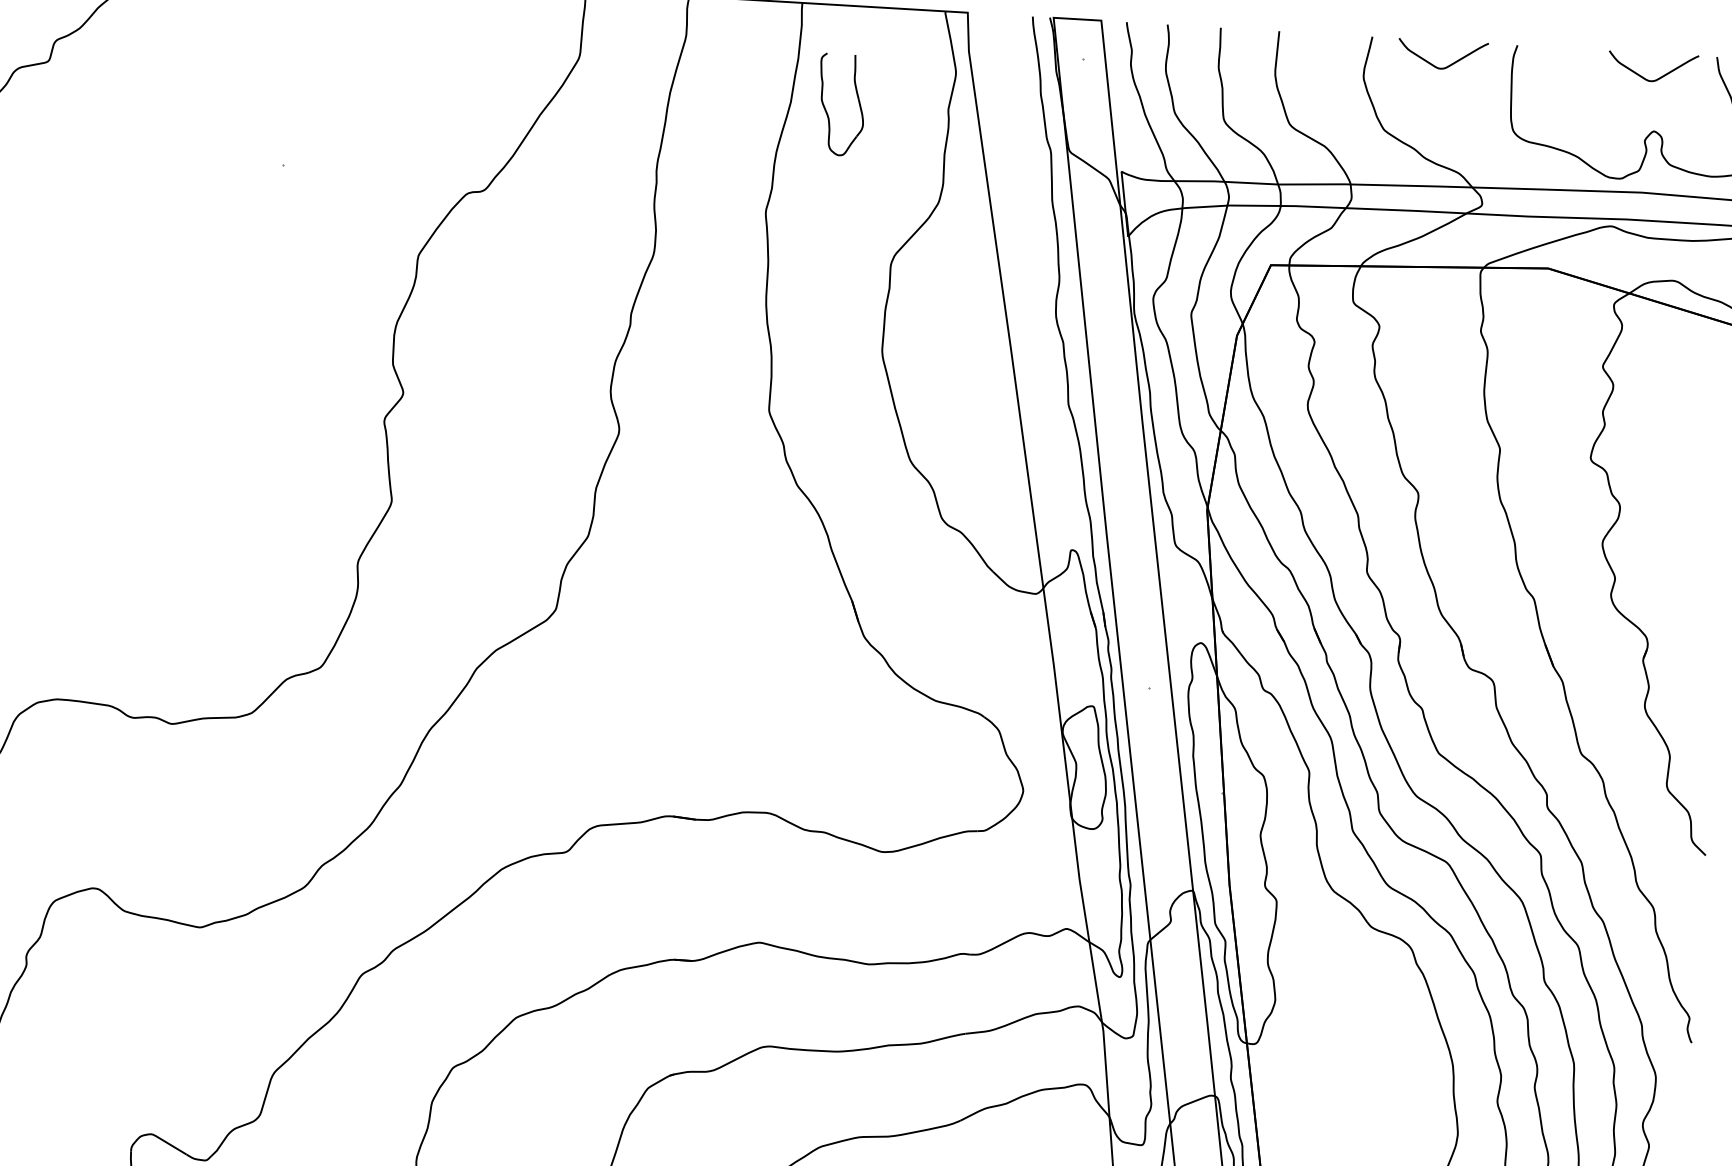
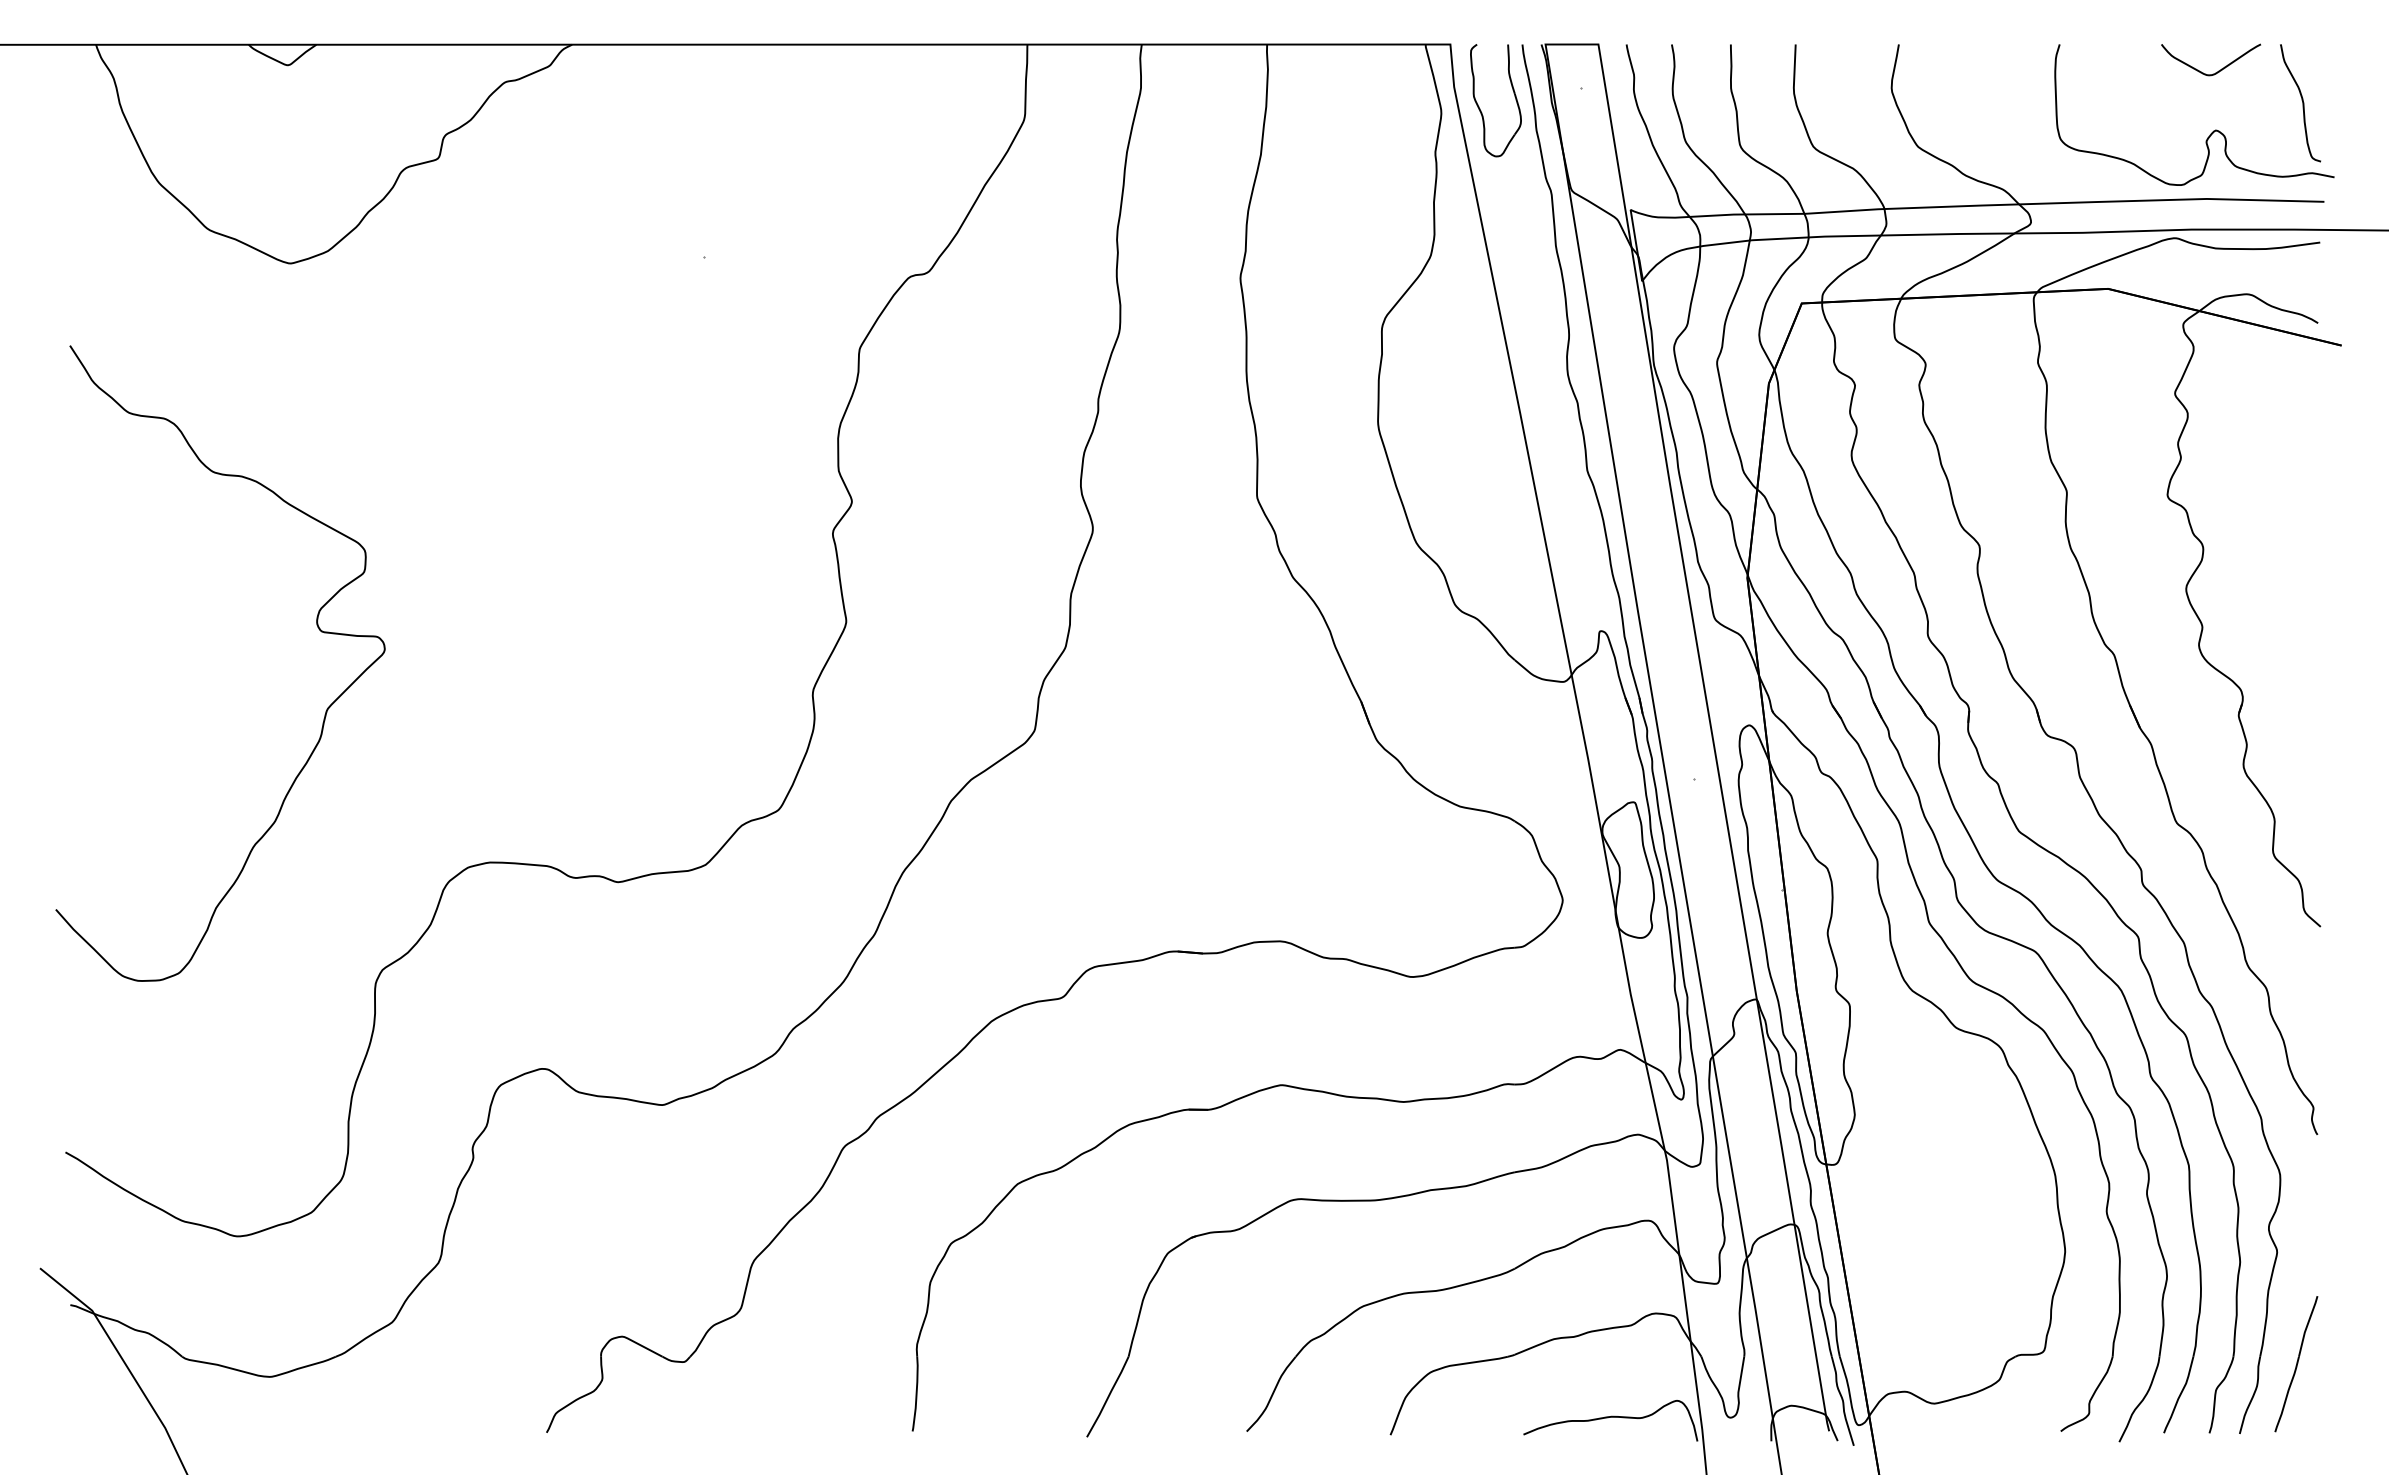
curve: (1449, 64) -> (1985, 70), removed
part: (827, 111) -> (1480, 108), moved

